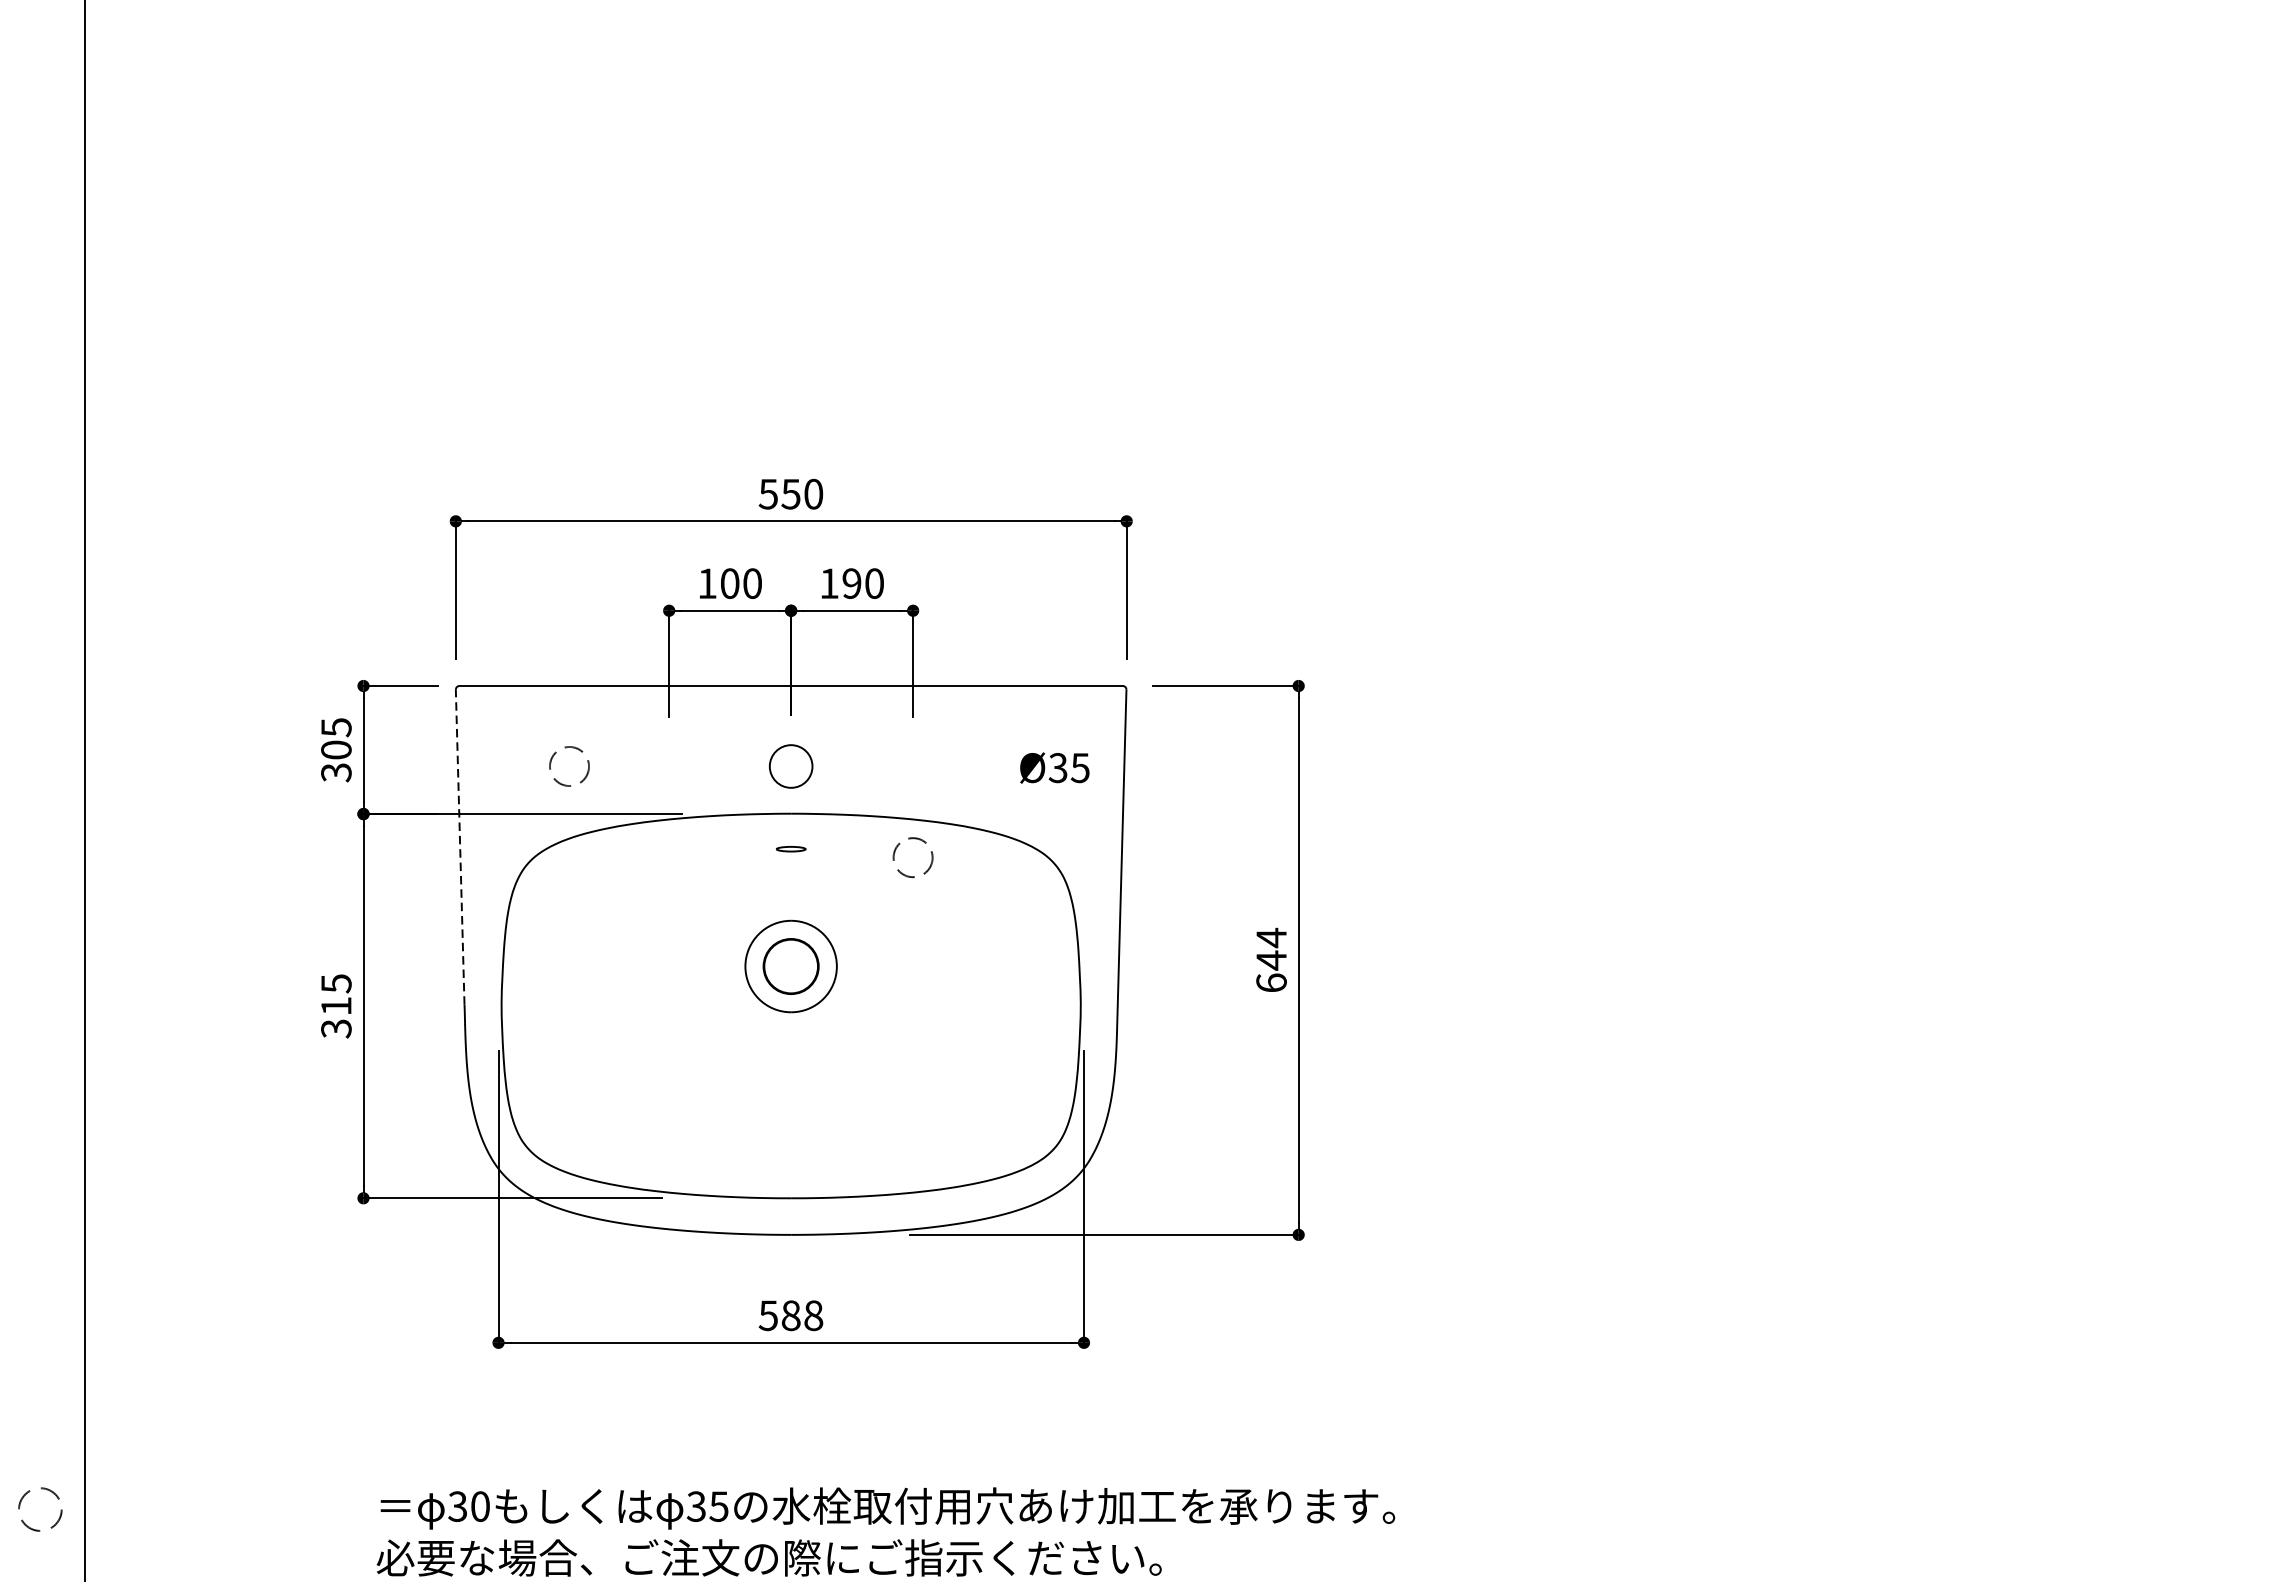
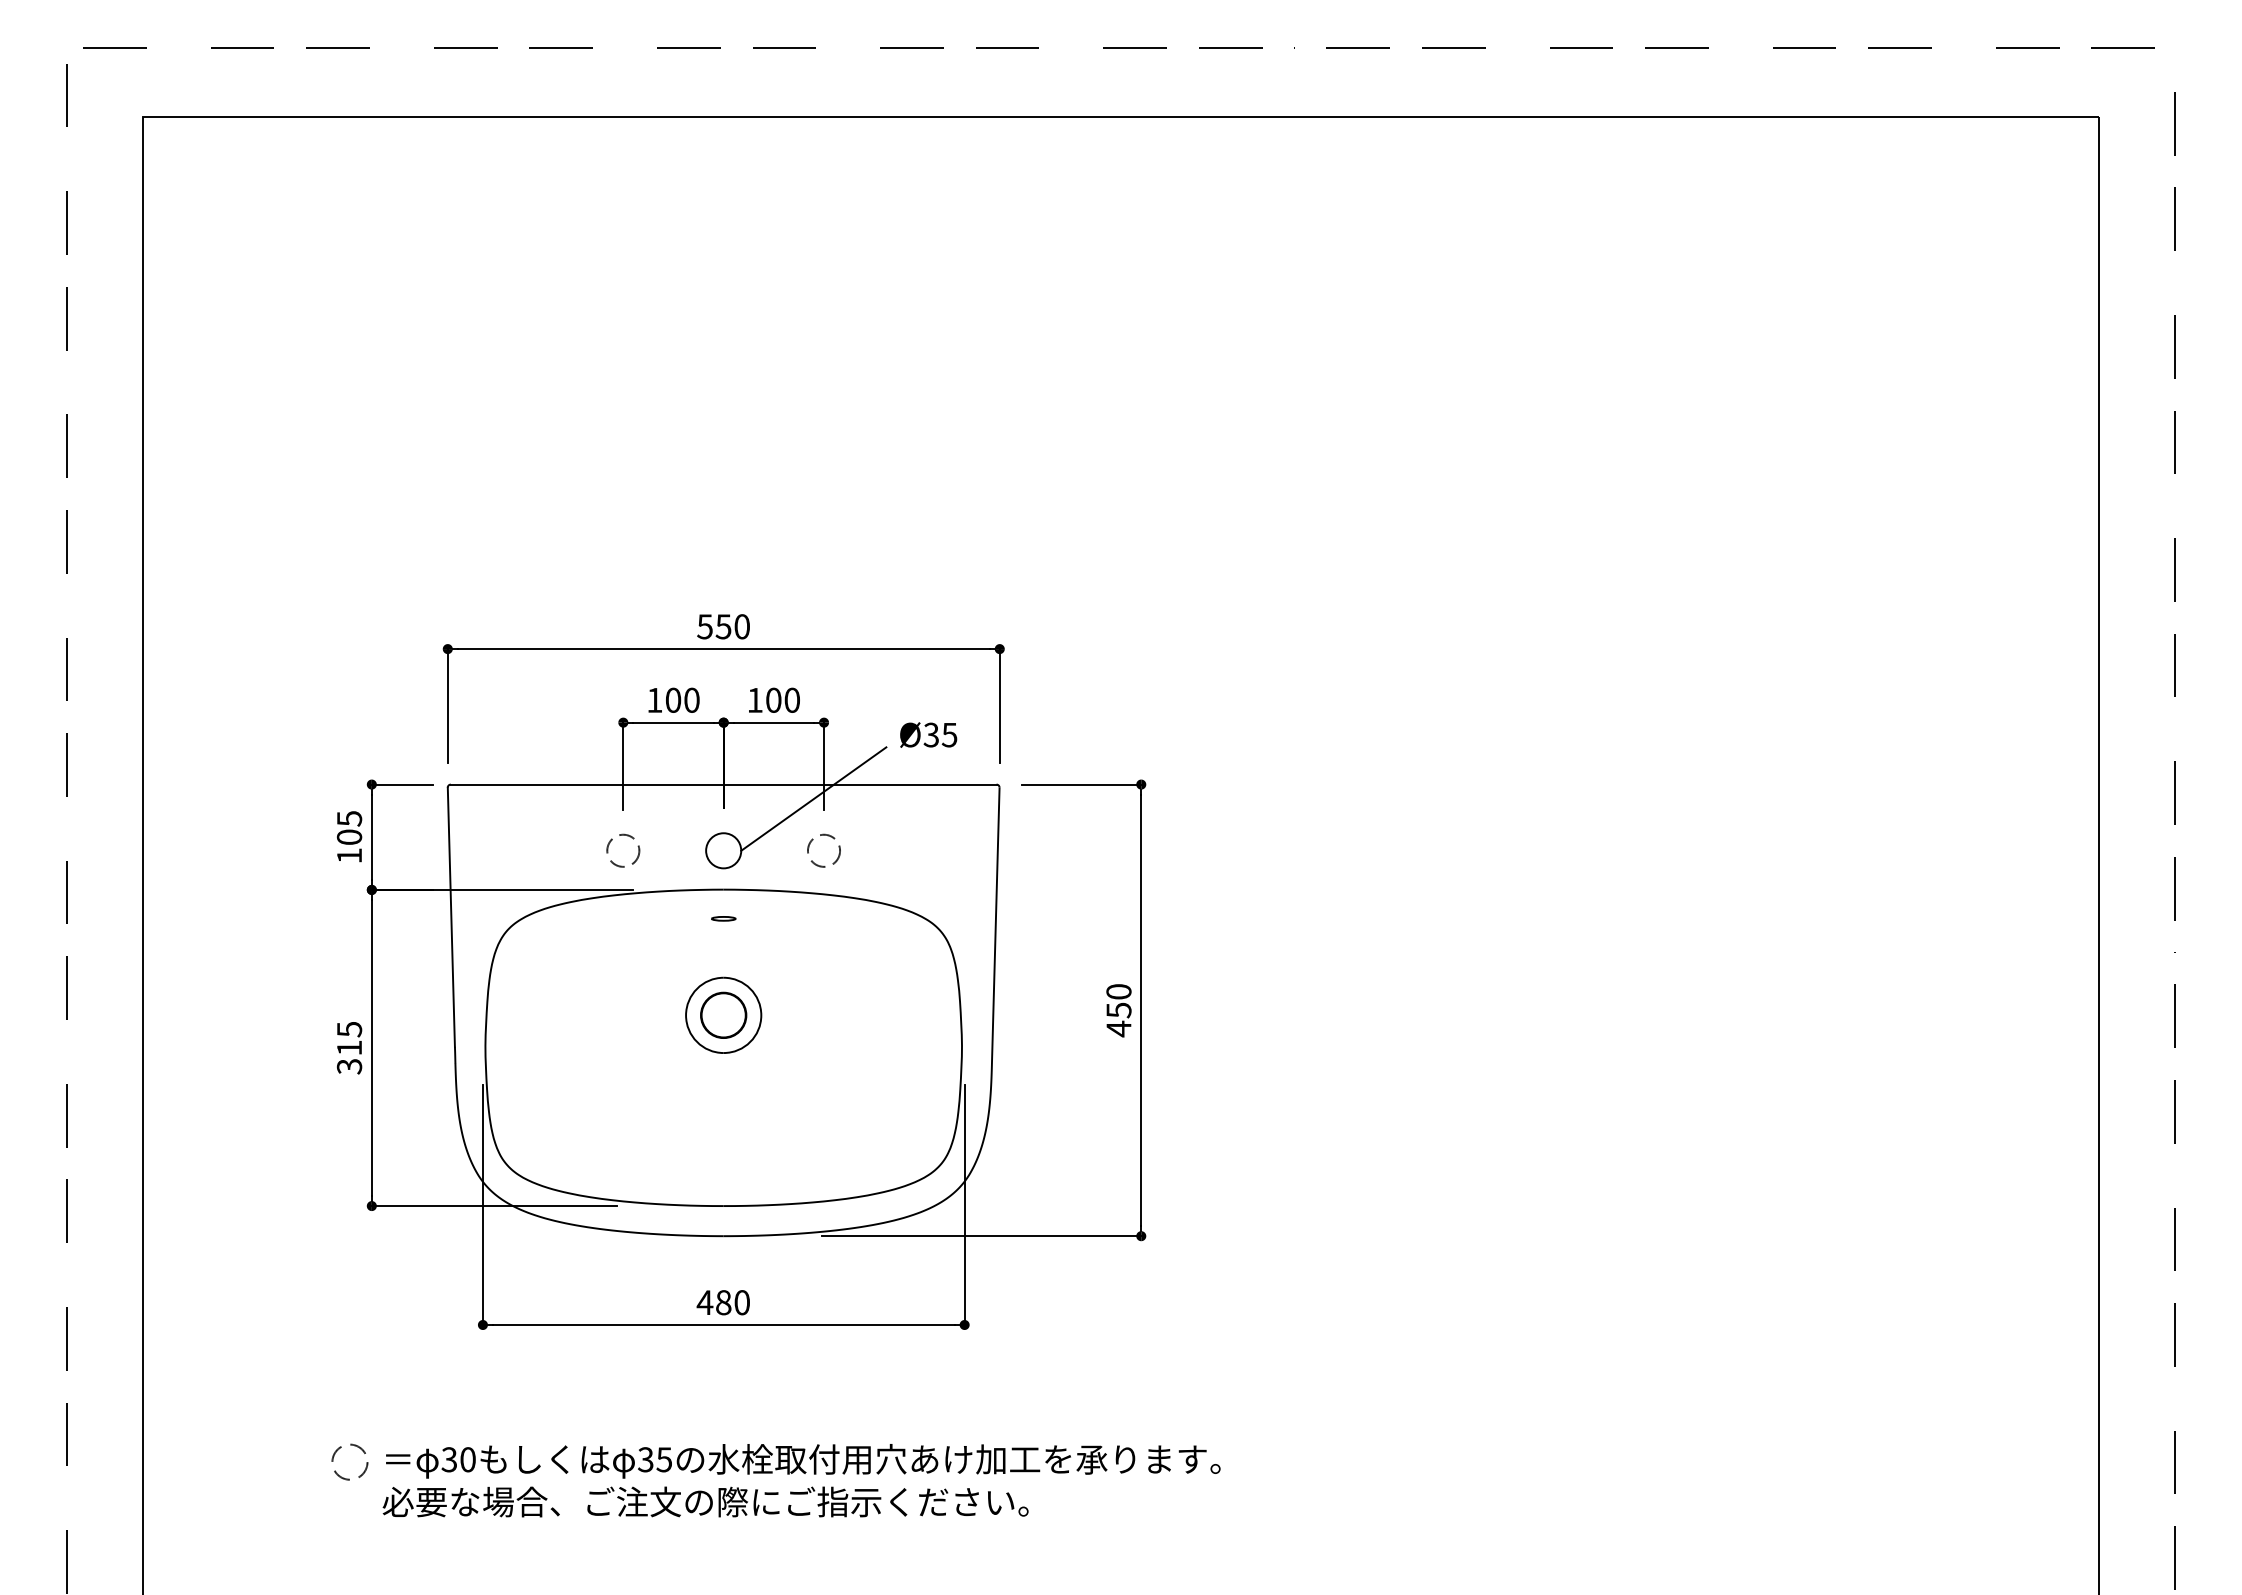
text: (851, 582) -> (773, 699), 190 -> 100
line: (900, 702) -> (813, 798), added
circle: (569, 766) -> (623, 850), moved
text: (1054, 767) -> (928, 734), moved
text: (336, 772) -> (349, 855), 305 -> 105
line: (460, 847) -> (451, 917), dashed -> solid
circle: (912, 857) -> (823, 850), moved
text: (1271, 960) -> (1118, 1010), 644 -> 450
text: (789, 1315) -> (722, 1302), 588 -> 480
circle: (39, 1508) -> (349, 1461), moved

